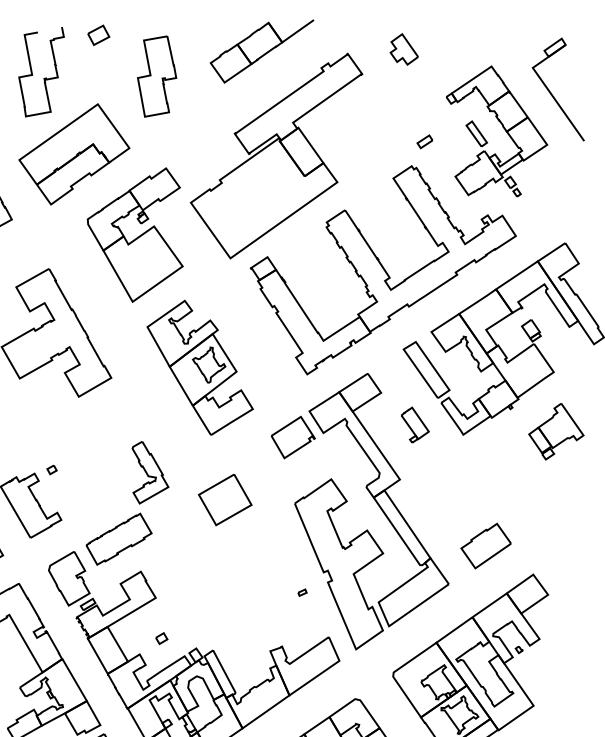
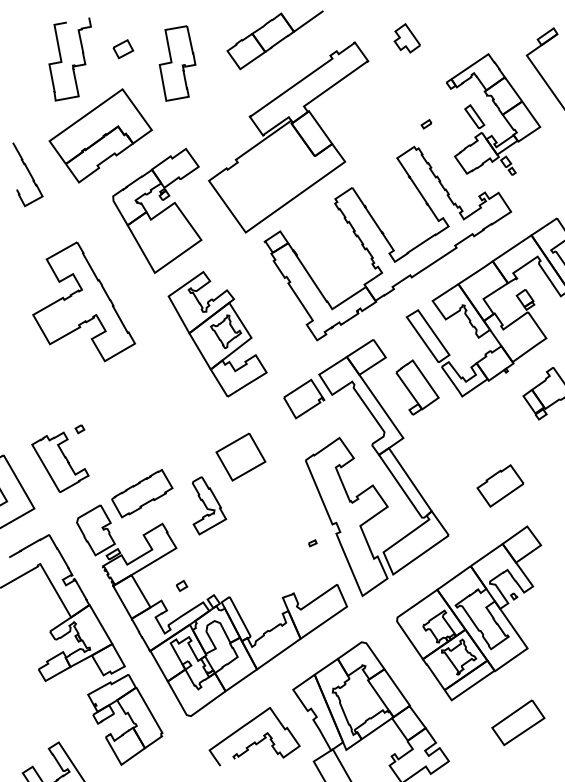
part: (98, 35) -> (123, 49), moved
part: (424, 142) -> (426, 124), size x0.71
part: (415, 425) -> (417, 387), size x1.67
part: (150, 472) -> (209, 505), moved
part: (486, 545) -> (500, 485), moved

